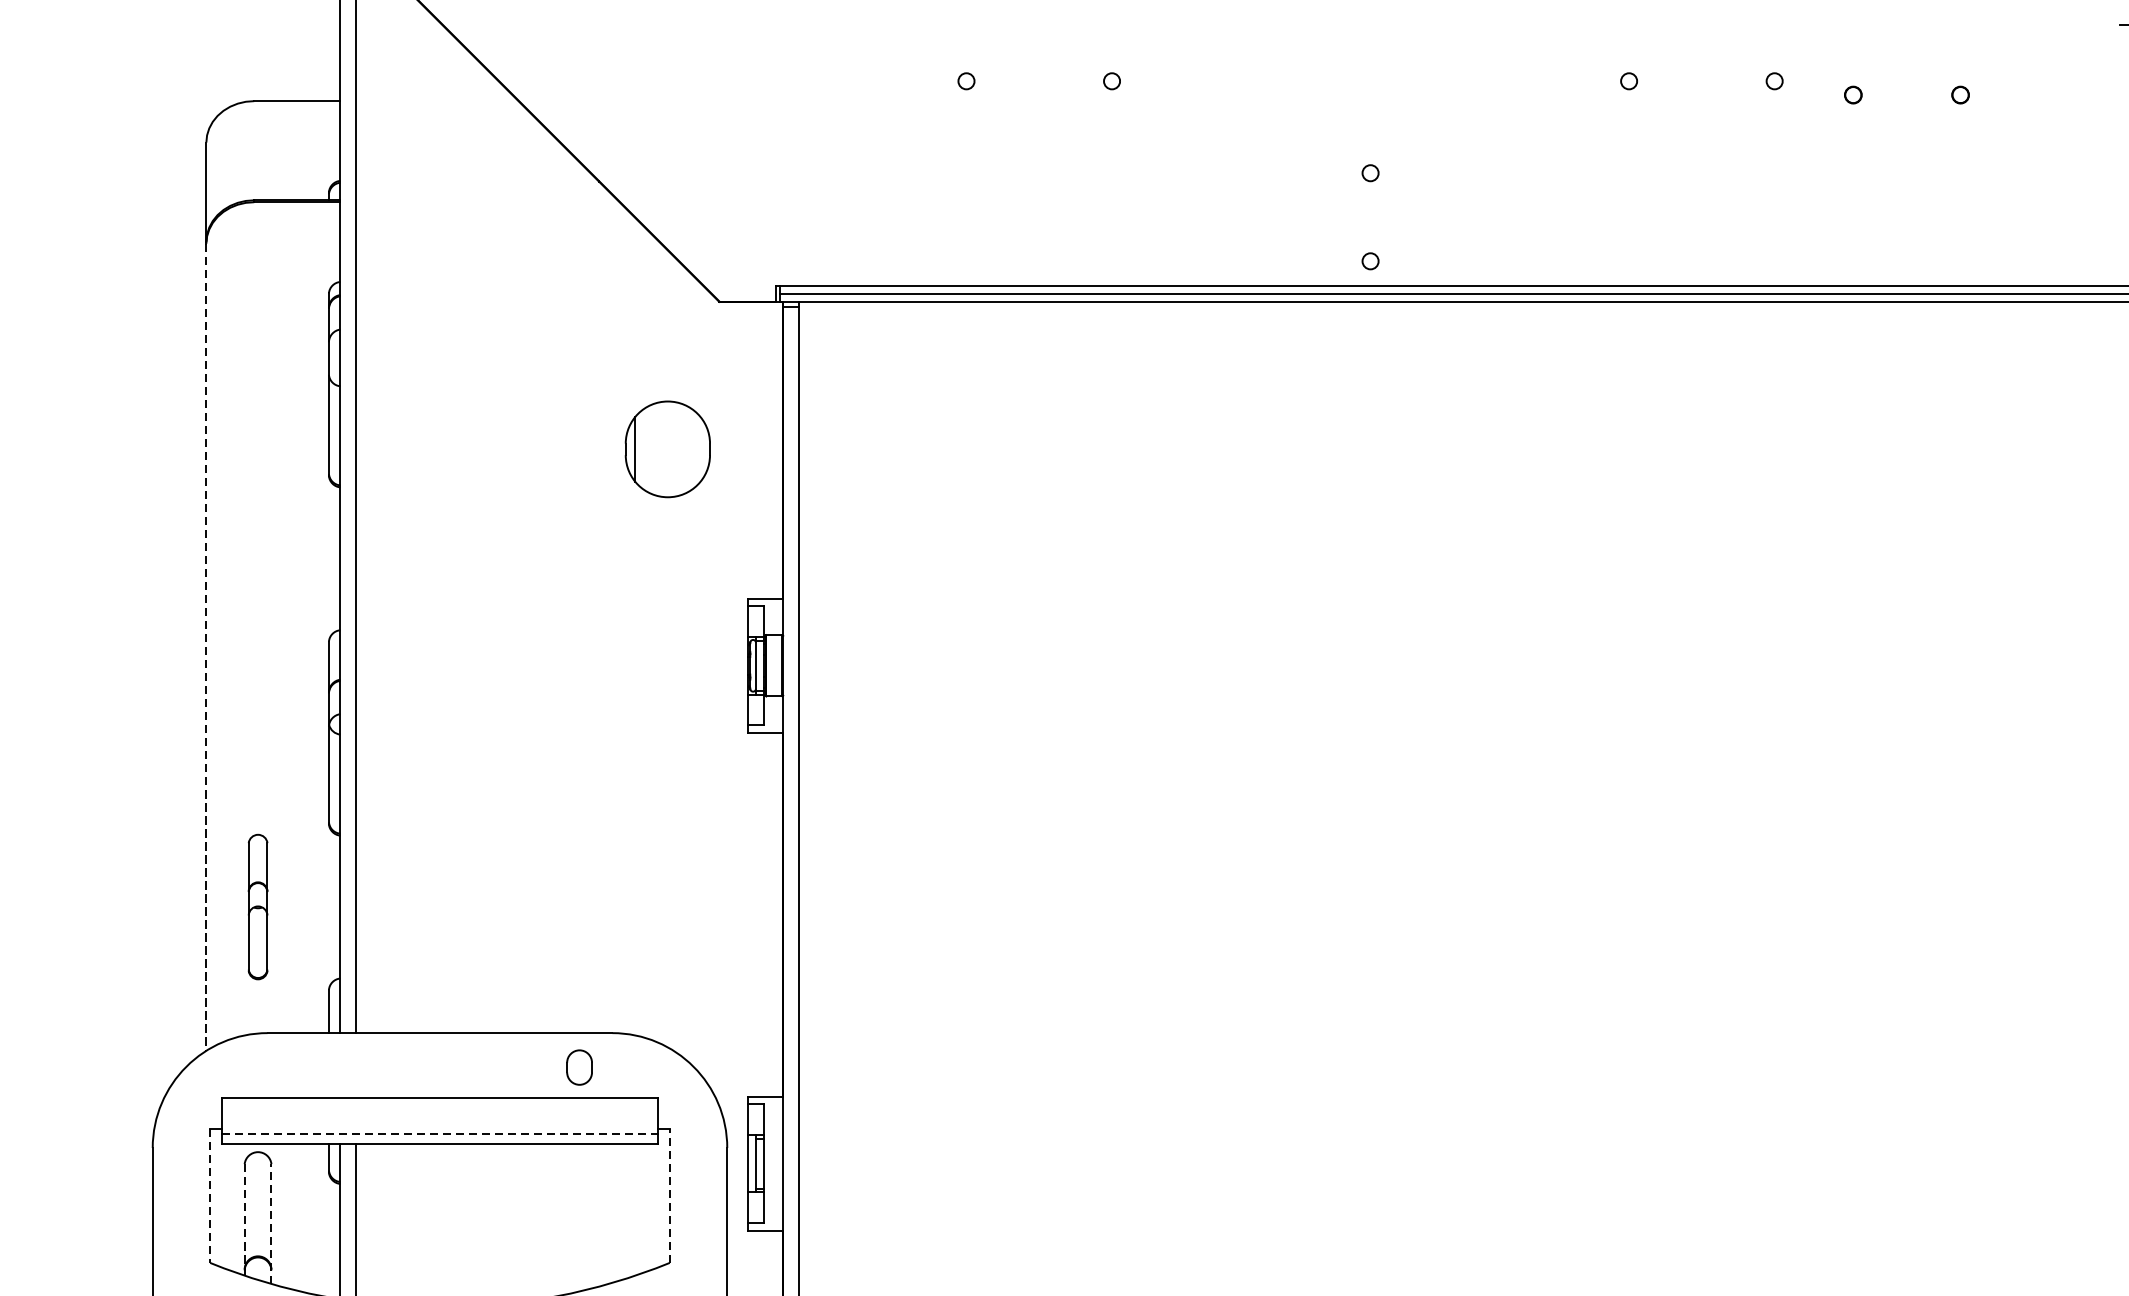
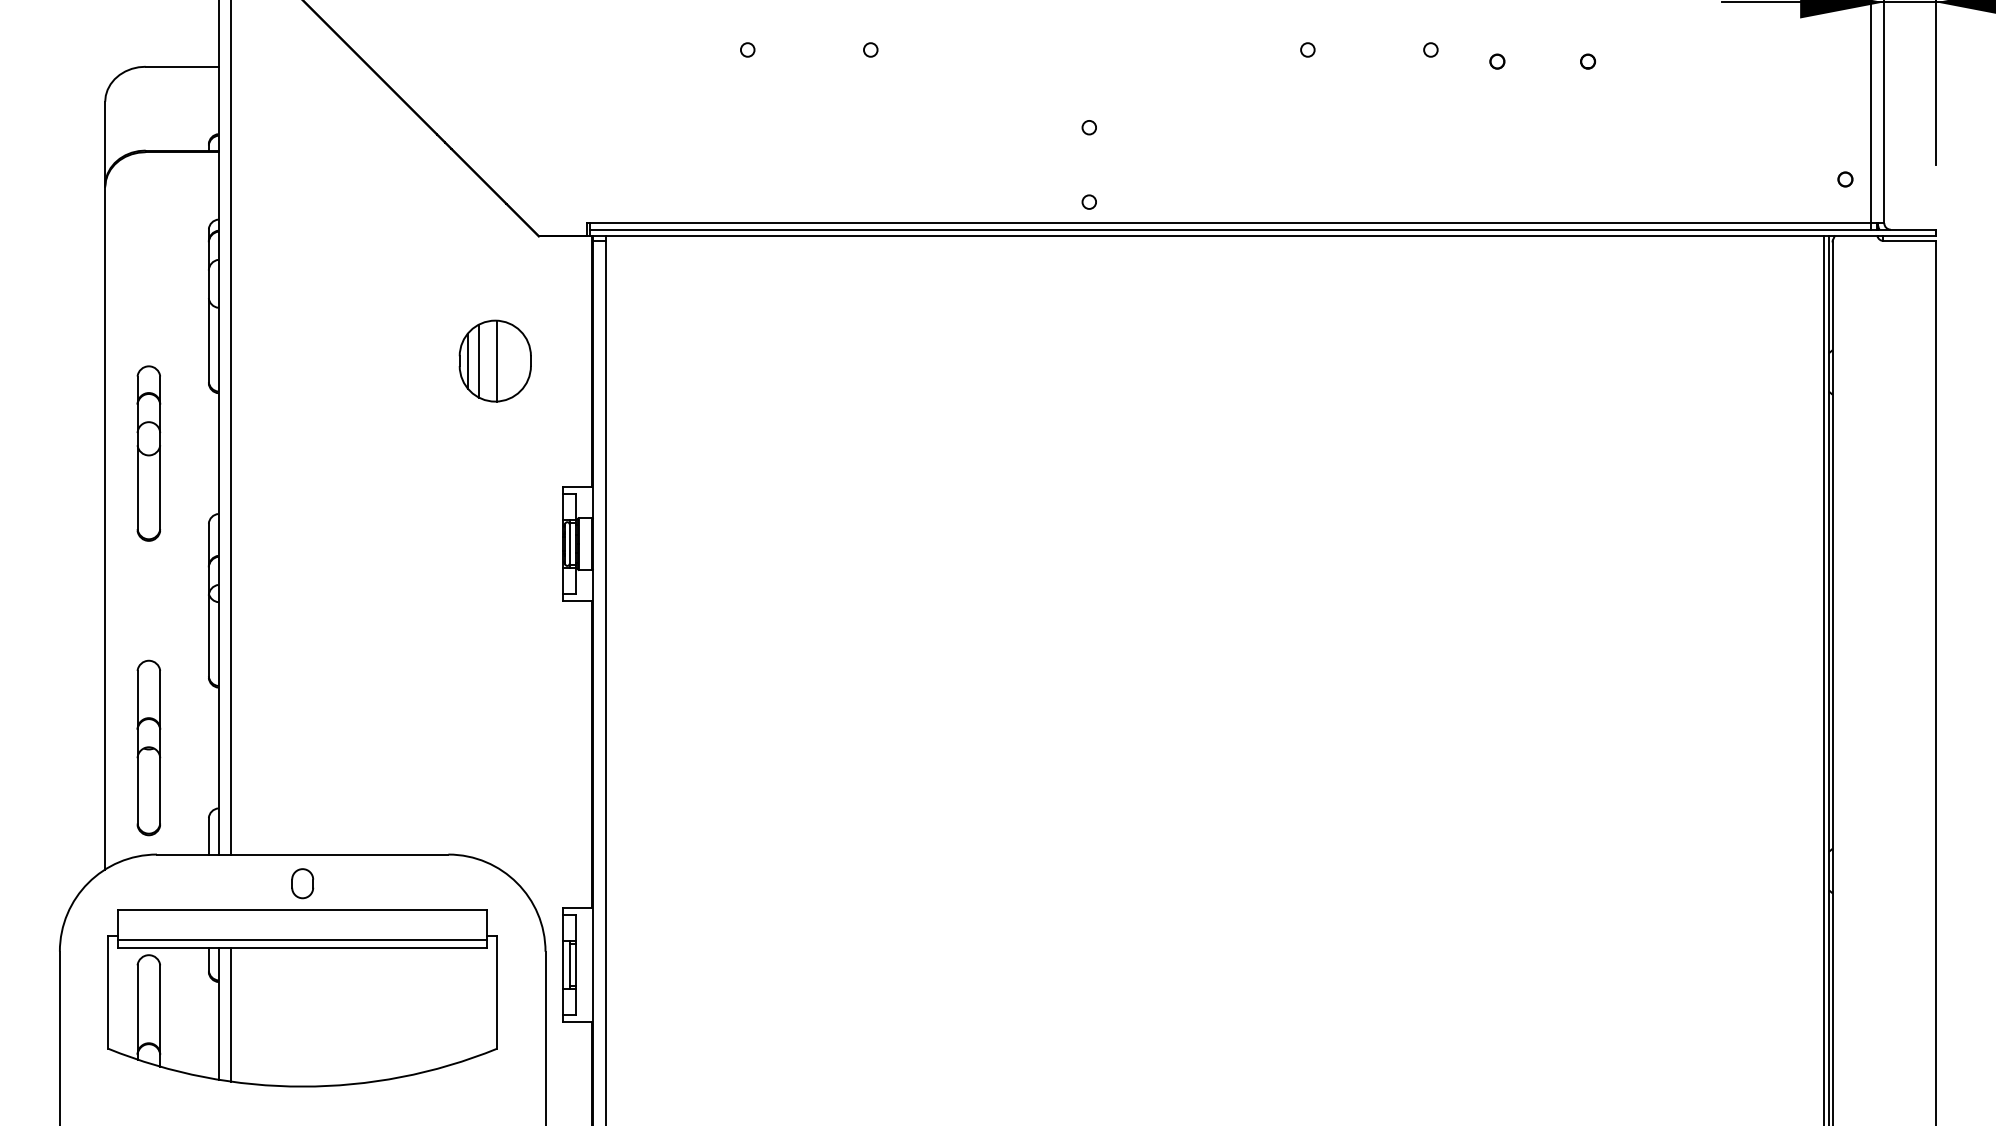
line: (649, 448) -> (479, 360), added
line: (669, 448) -> (496, 360), added
part: (257, 558) -> (148, 453), added
line: (206, 647) -> (105, 528), dashed -> solid
part: (257, 906) -> (148, 747), size x1.43
part: (579, 1067) -> (302, 883), moved
line: (439, 1134) -> (302, 940), dashed -> solid
line: (210, 1196) -> (108, 992), dashed -> solid
line: (669, 1196) -> (496, 992), dashed -> solid
line: (244, 1219) -> (137, 1012), dashed -> solid
line: (271, 1223) -> (160, 1015), dashed -> solid

